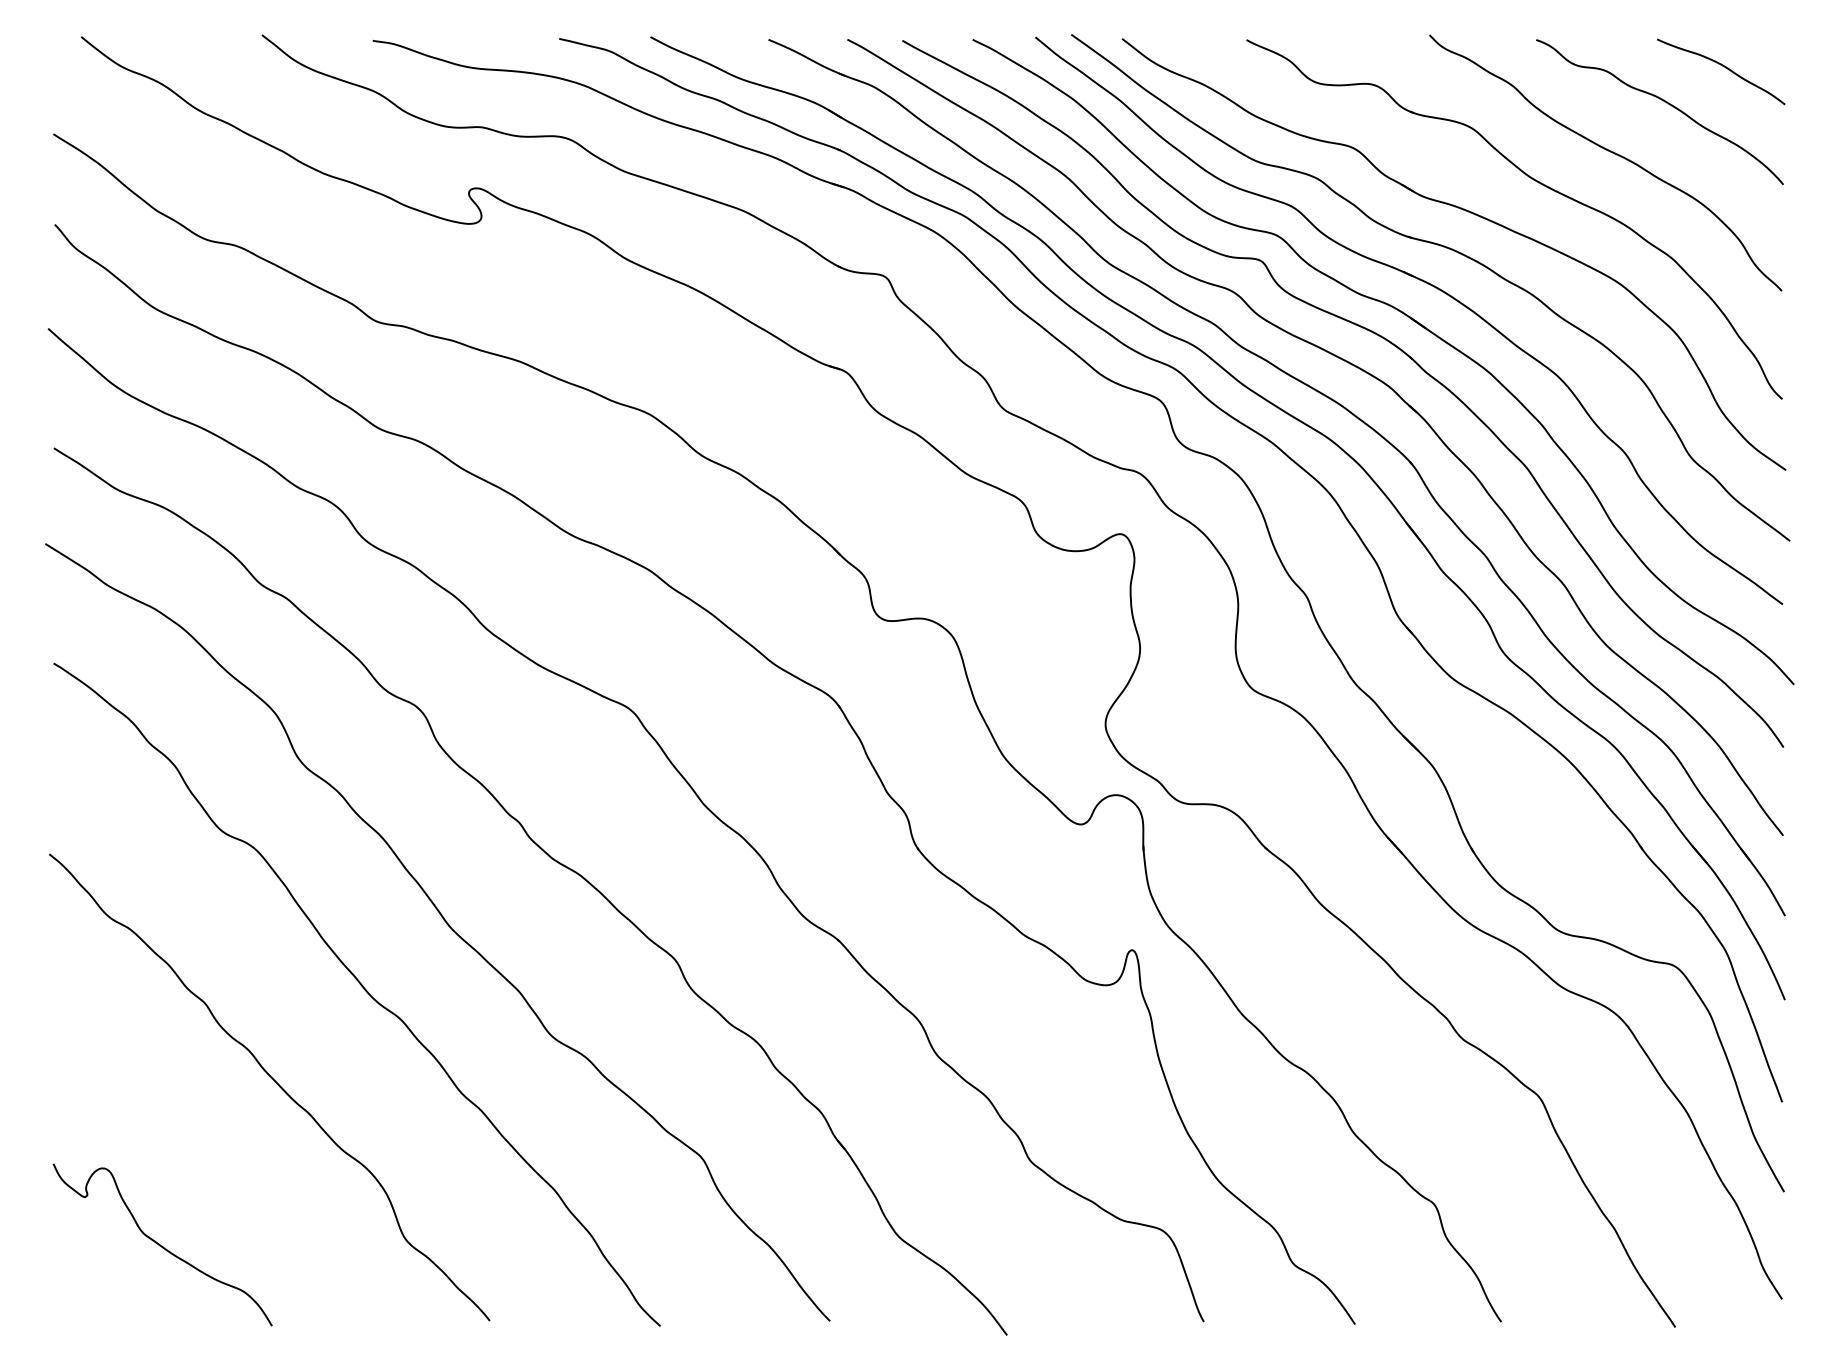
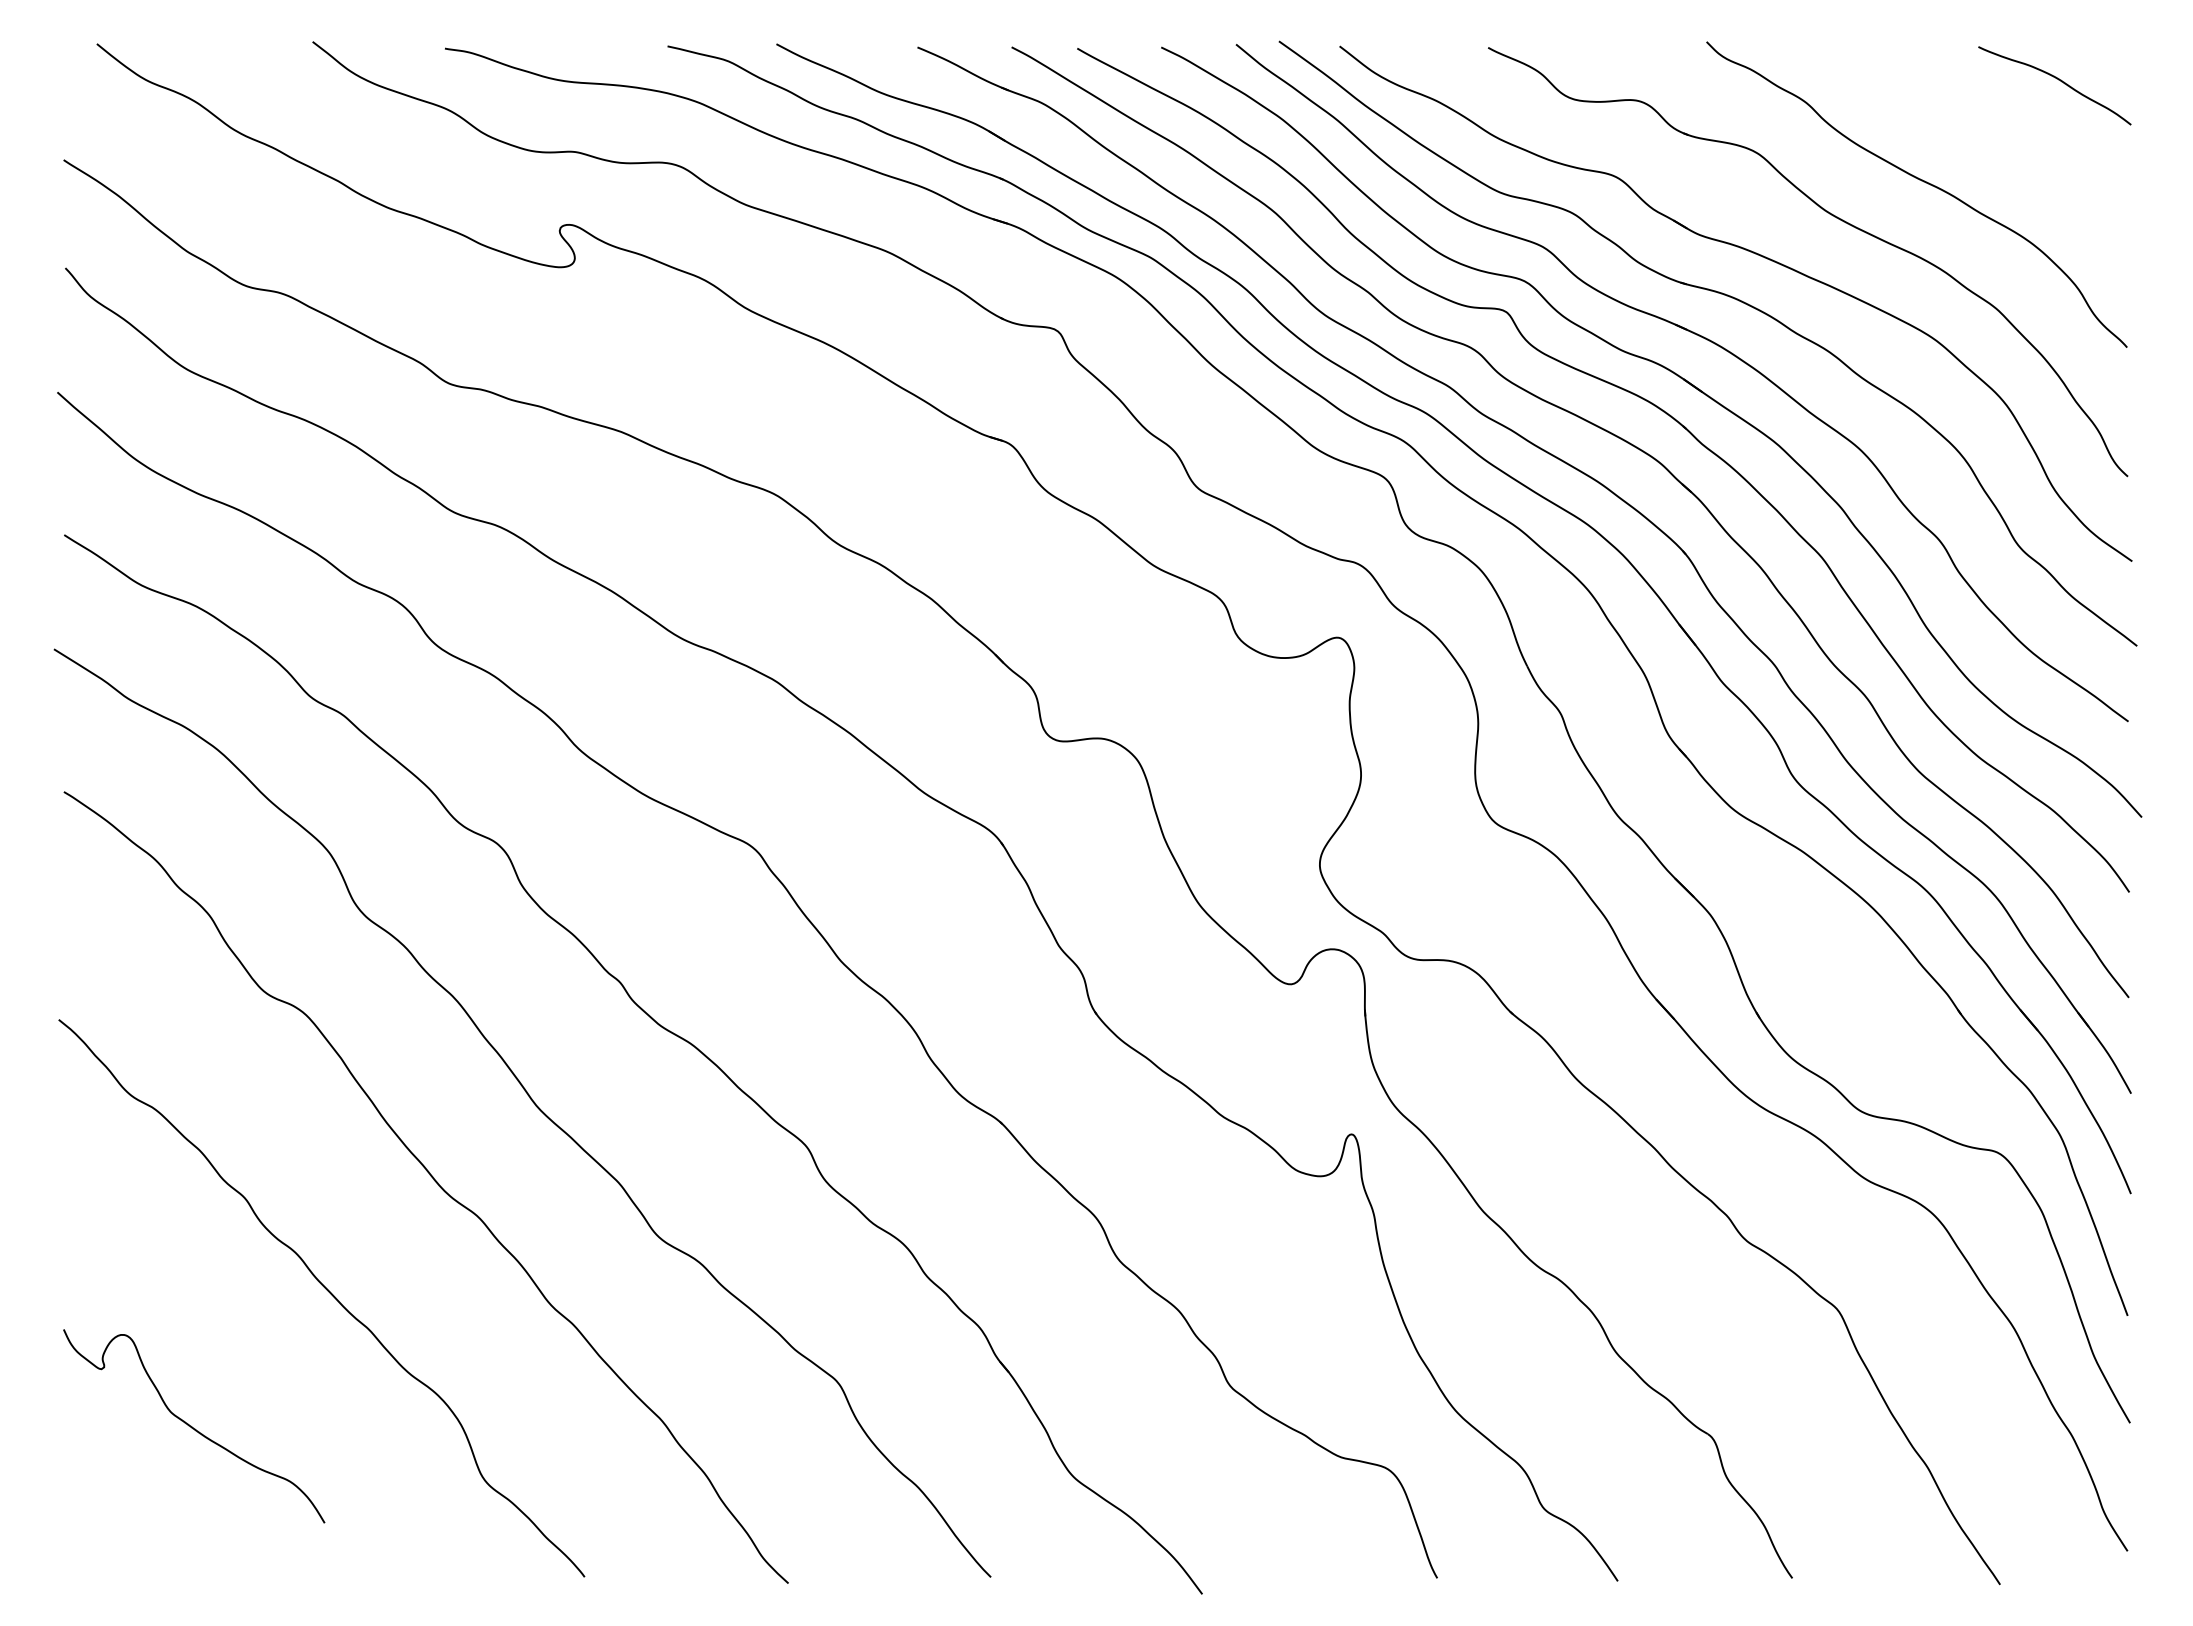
curve: (1666, 103) -> (1989, 123), removed
curve: (162, 1245) -> (193, 1427), moved

